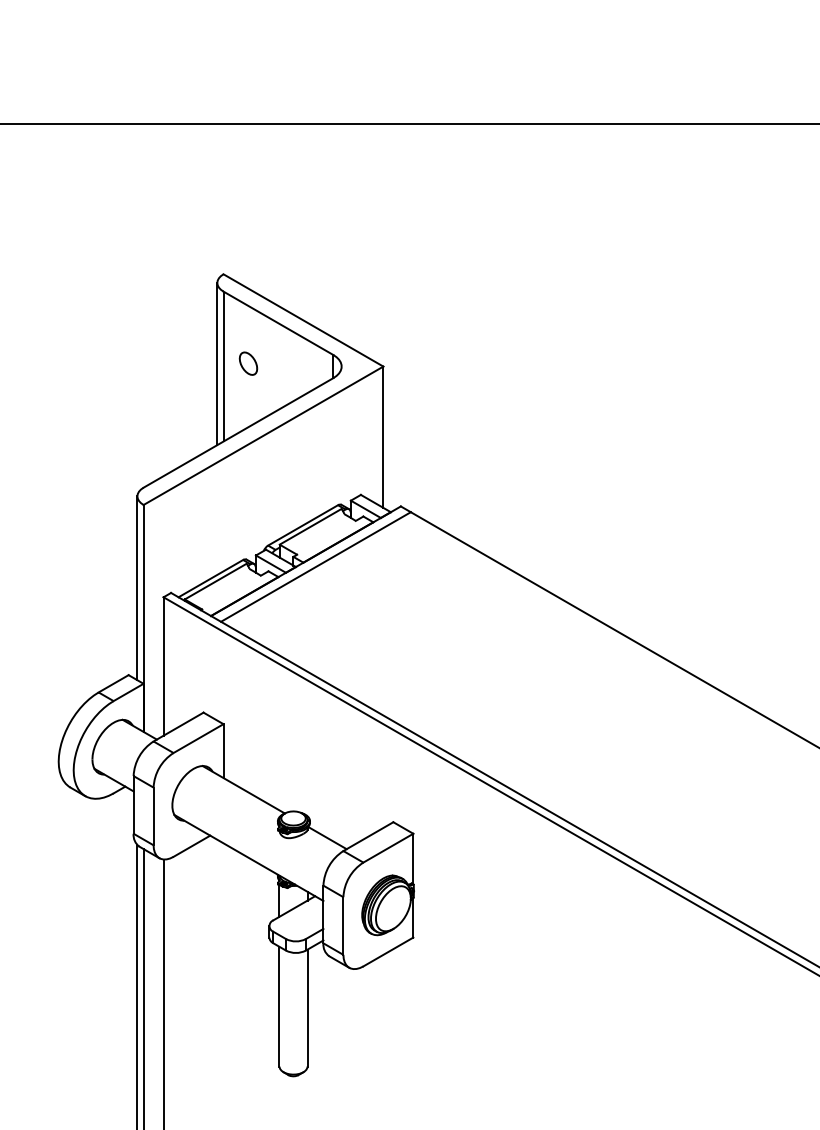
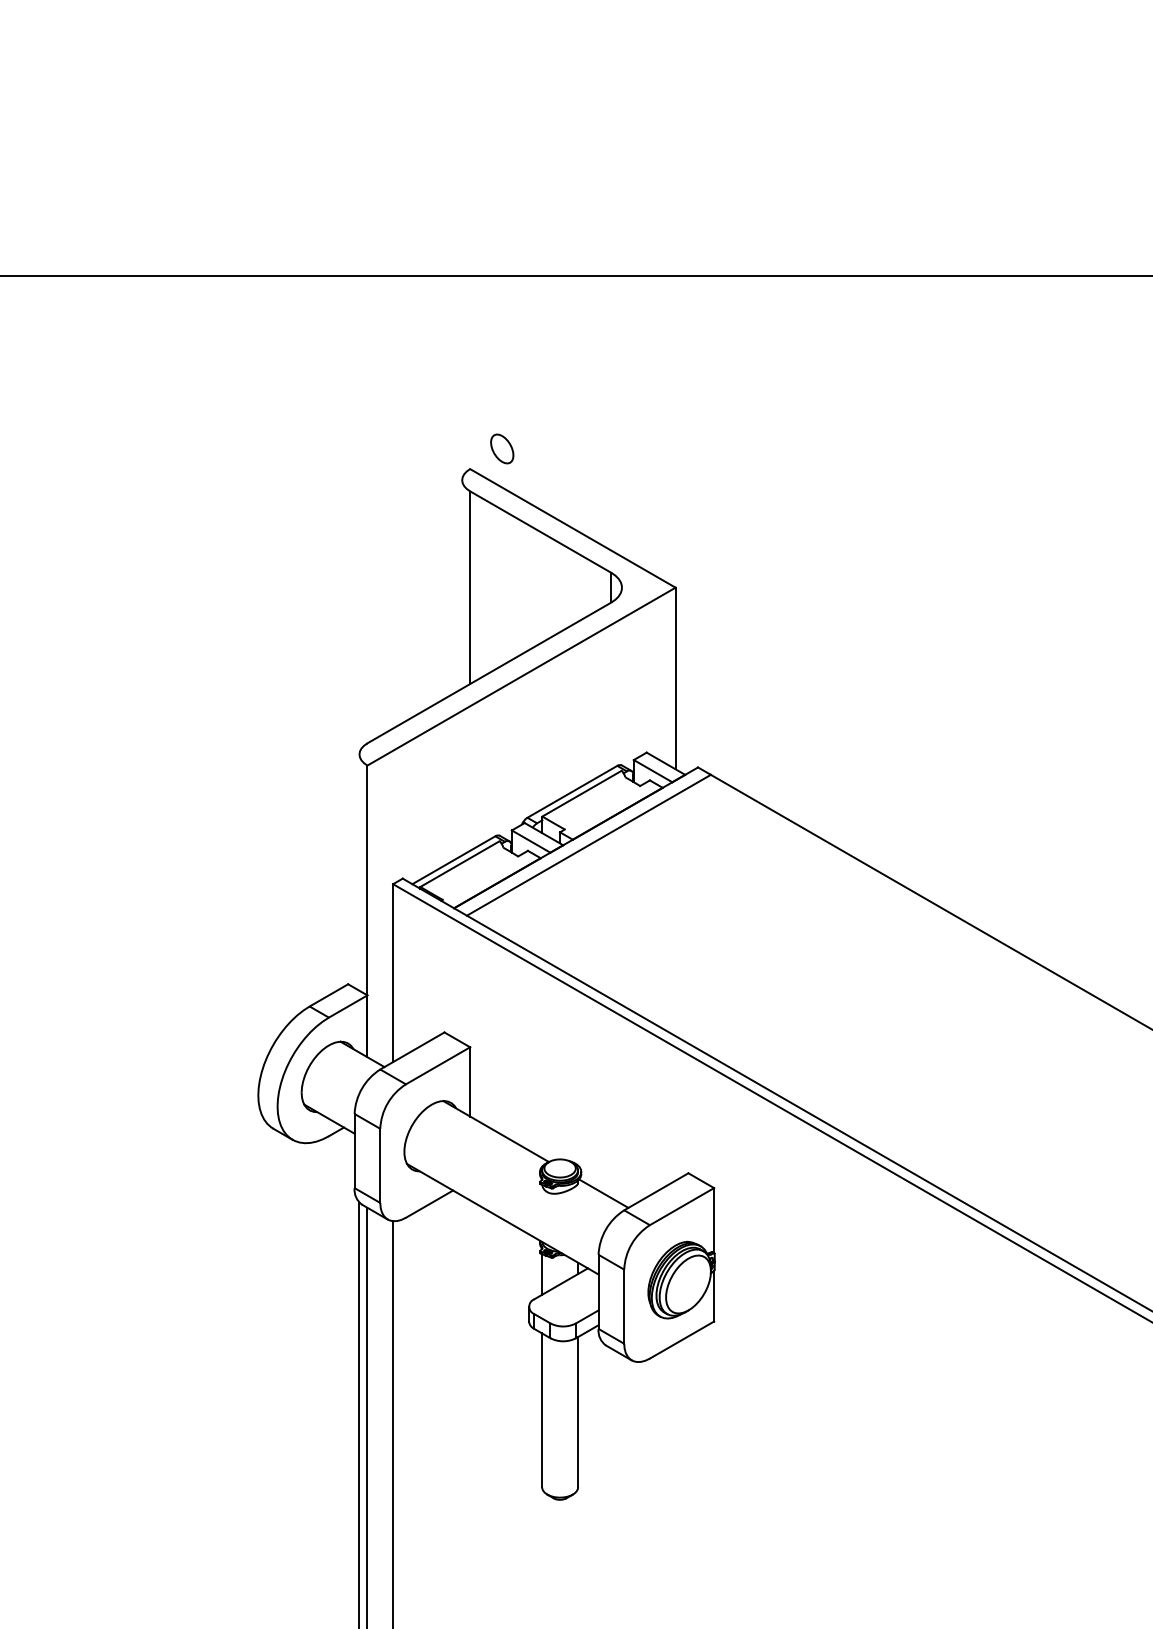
part: (248, 363) -> (502, 448), moved
line: (217, 364) -> (462, 584), removed
line: (137, 588) -> (359, 872), removed

